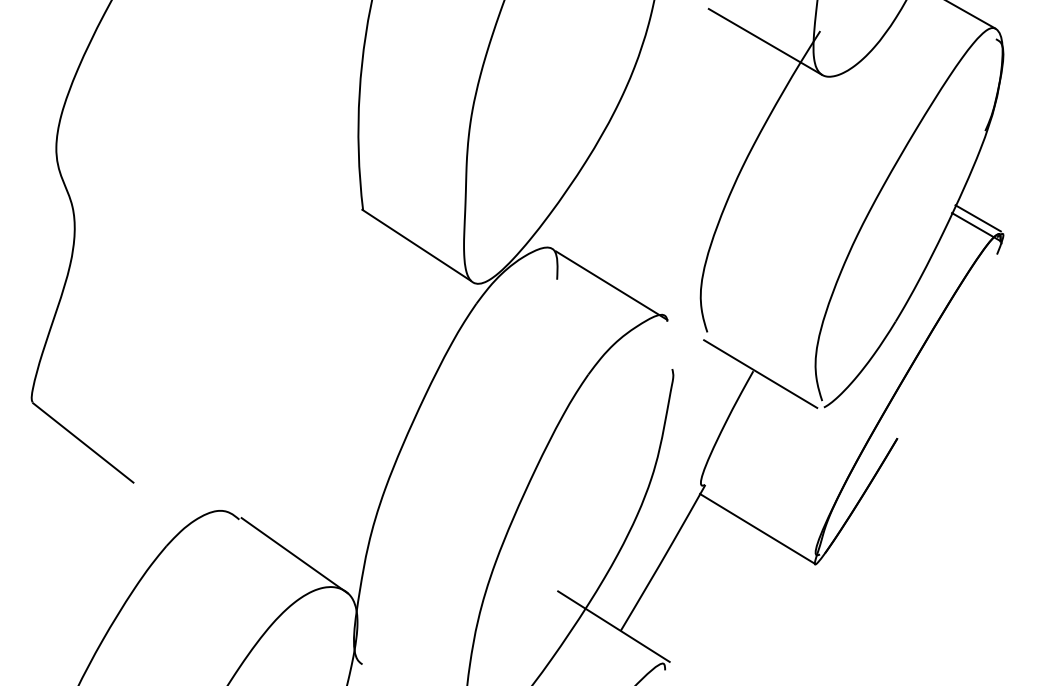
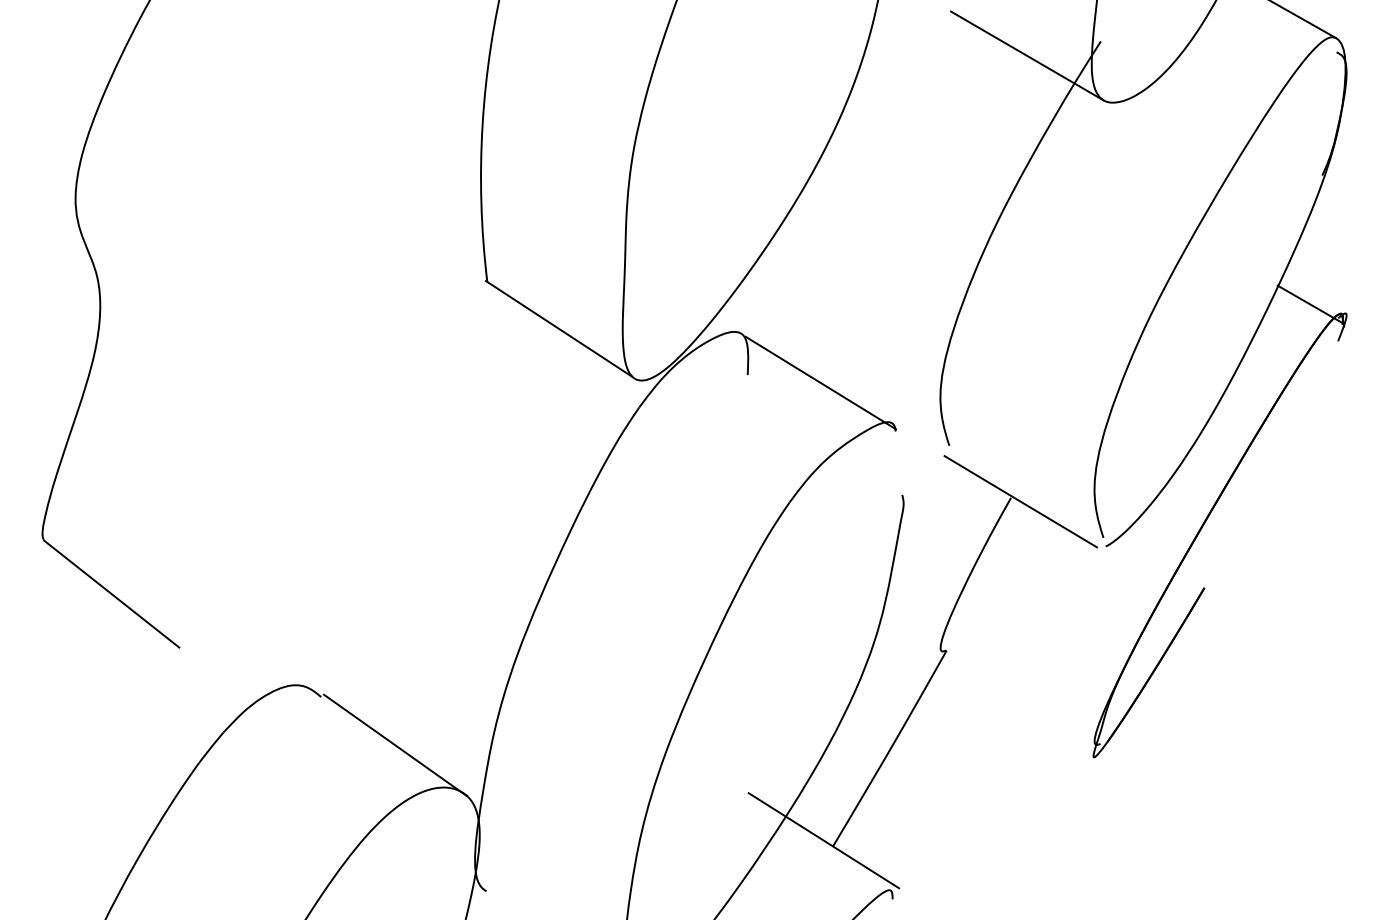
line: (977, 218) -> (1312, 292), removed
line: (757, 528) -> (1016, 709), removed

